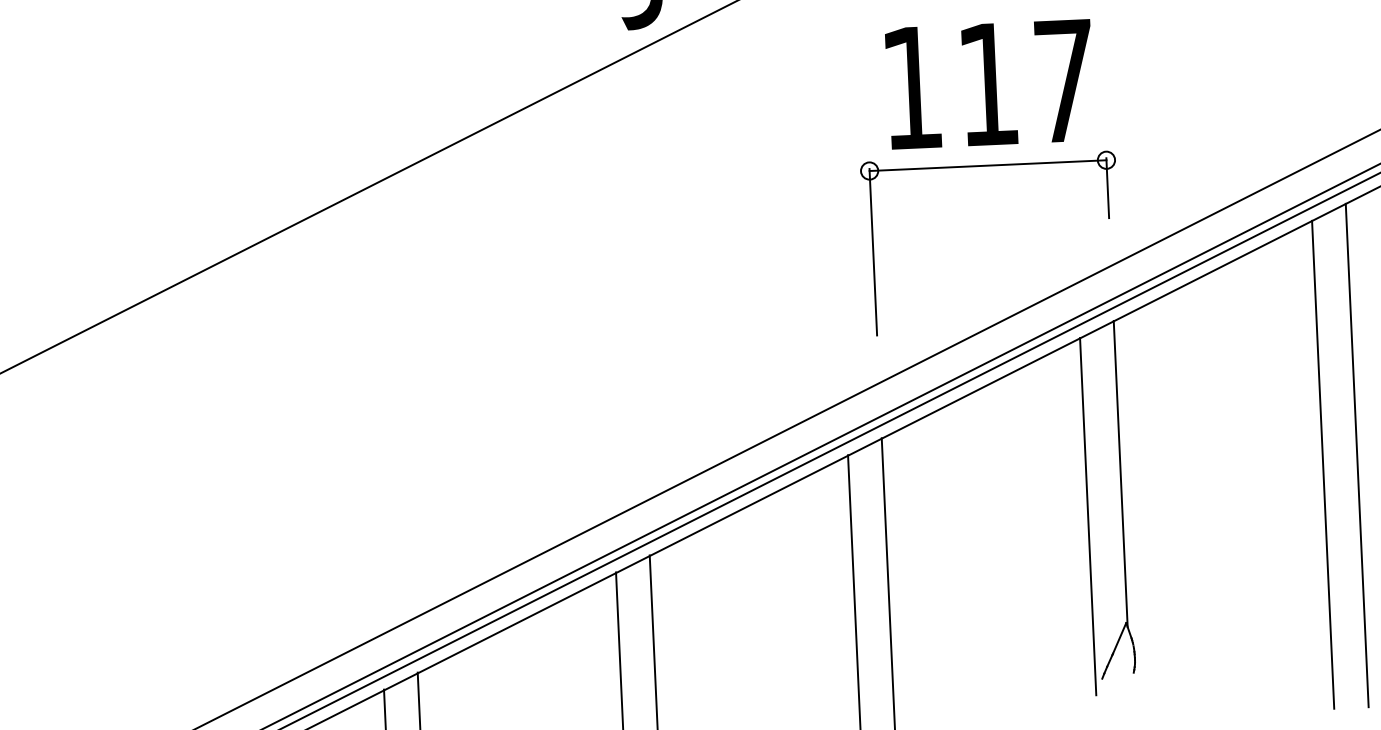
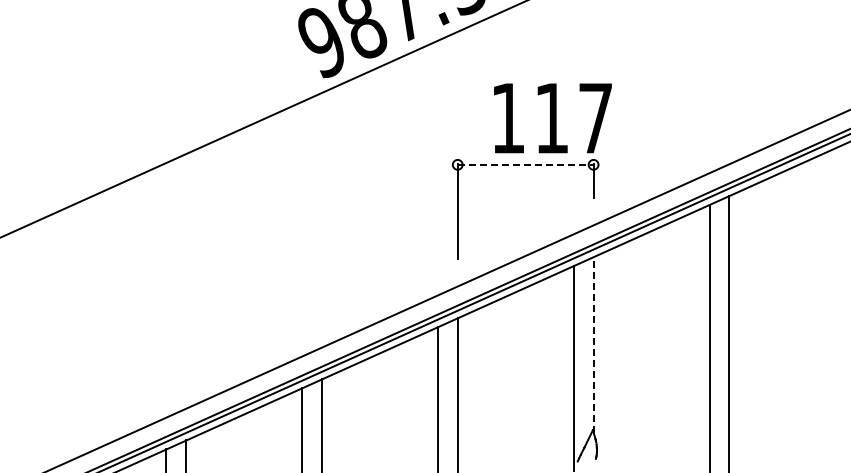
text: (989, 84) -> (552, 118), moved
line: (987, 165) -> (525, 164), solid -> dashed
line: (1120, 473) -> (593, 344), solid -> dashed

